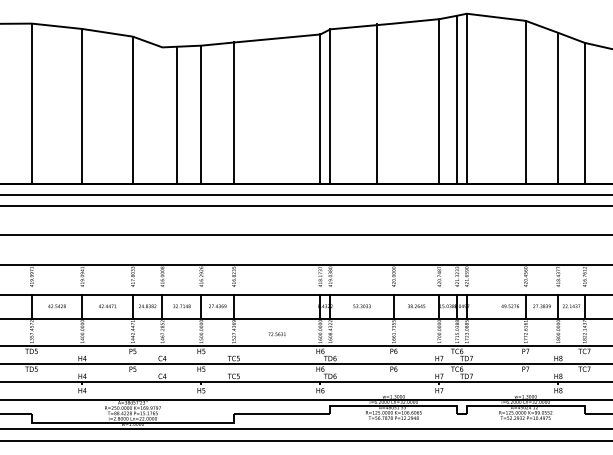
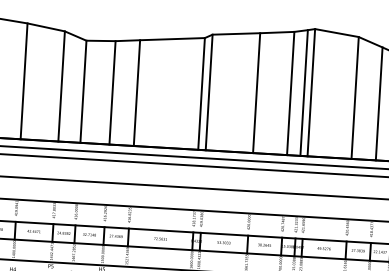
line: (376, 103) -> (256, 92), moved
line: (177, 115) -> (83, 91), moved
text: (509, 306) -> (323, 248), moved
text: (276, 334) -> (160, 239), moved

